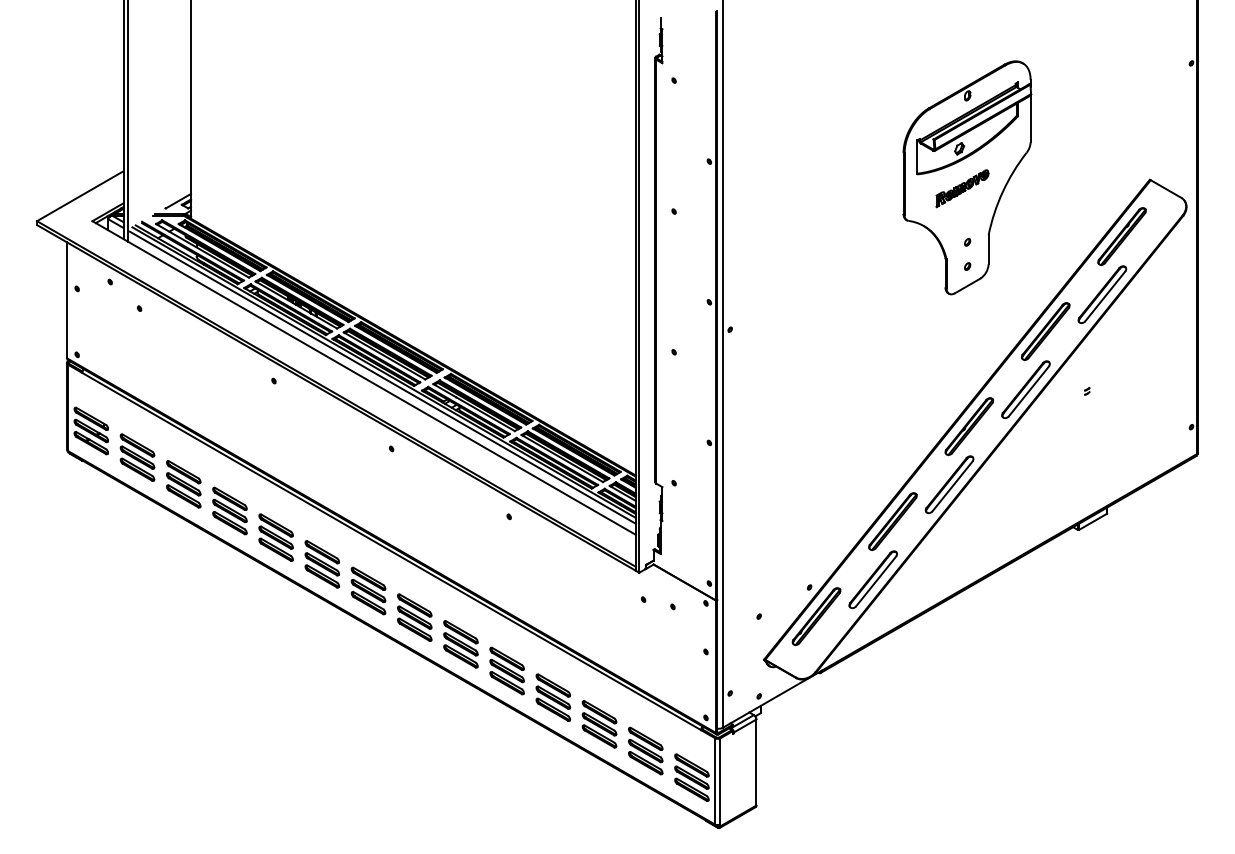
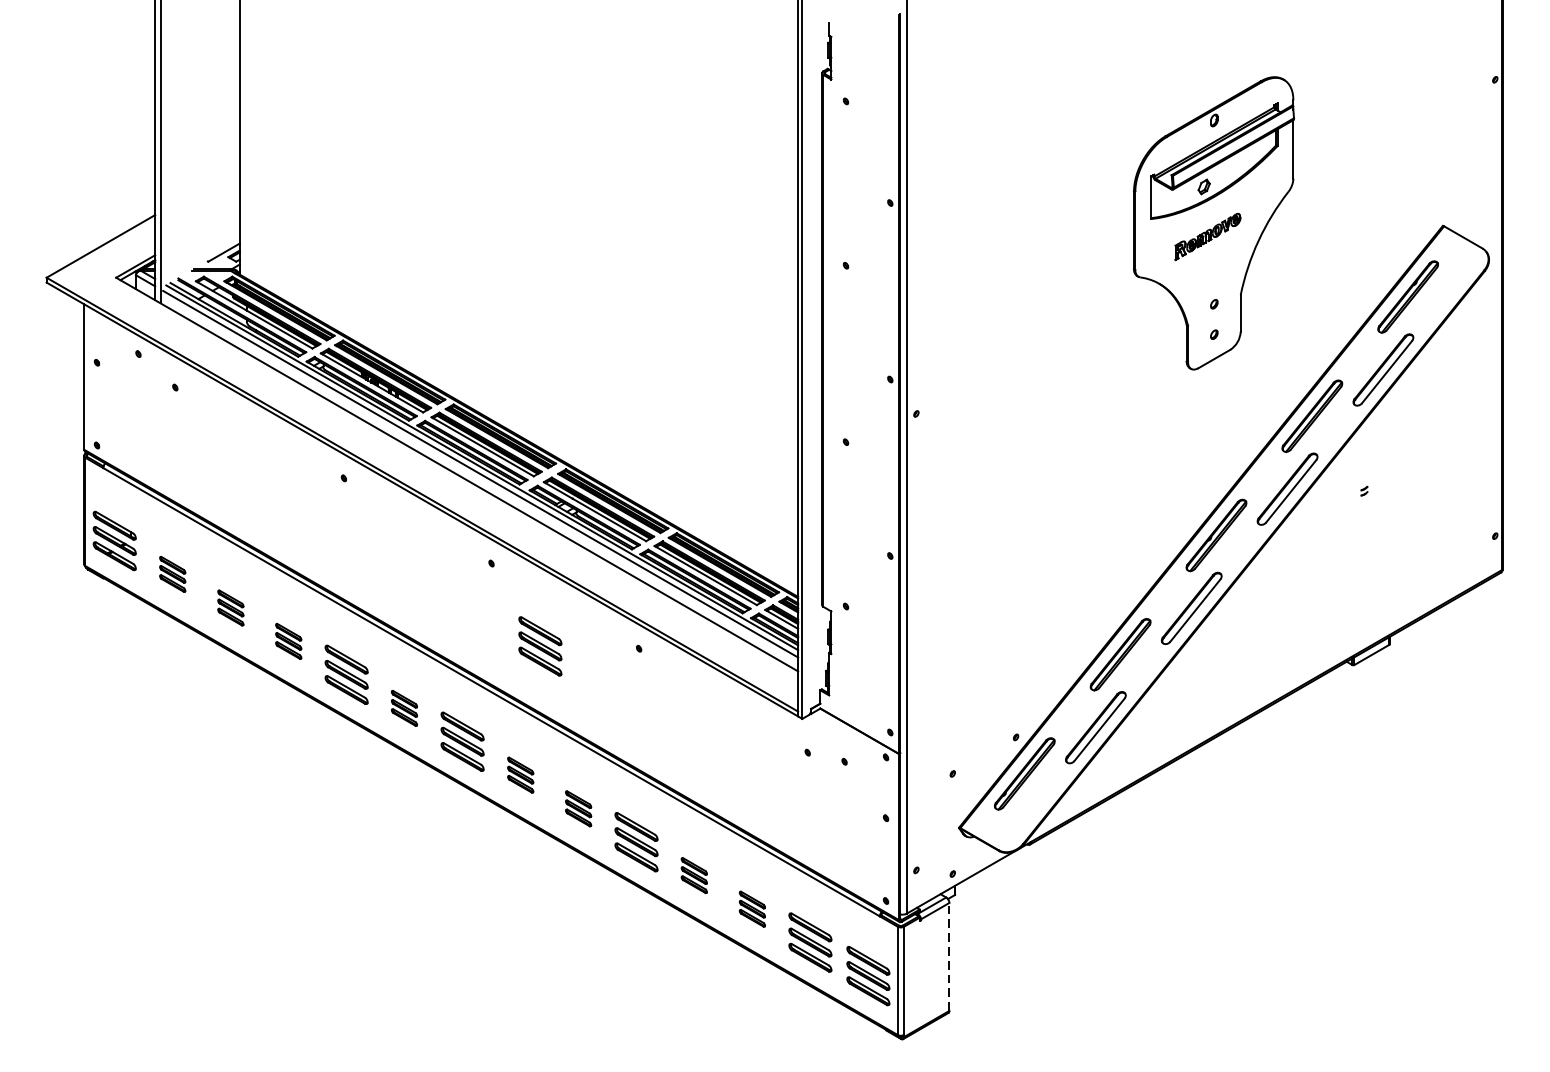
part: (137, 457) -> (172, 574), size x0.6
part: (183, 484) -> (230, 608), size x0.6
part: (229, 510) -> (288, 640), size x0.6
part: (430, 514) -> (540, 645), added
part: (321, 564) -> (403, 708), size x0.6
part: (414, 617) -> (520, 775), size x0.6
part: (460, 644) -> (577, 808), size x0.6
part: (552, 697) -> (693, 875), size x0.6
part: (599, 724) -> (752, 909), size x0.6
line: (756, 761) -> (949, 955), solid -> dashed

